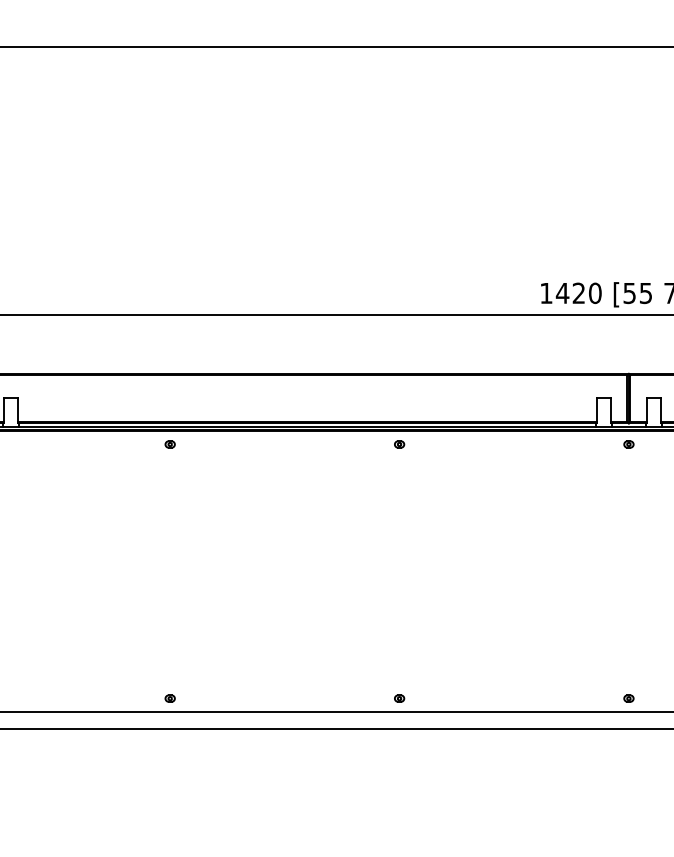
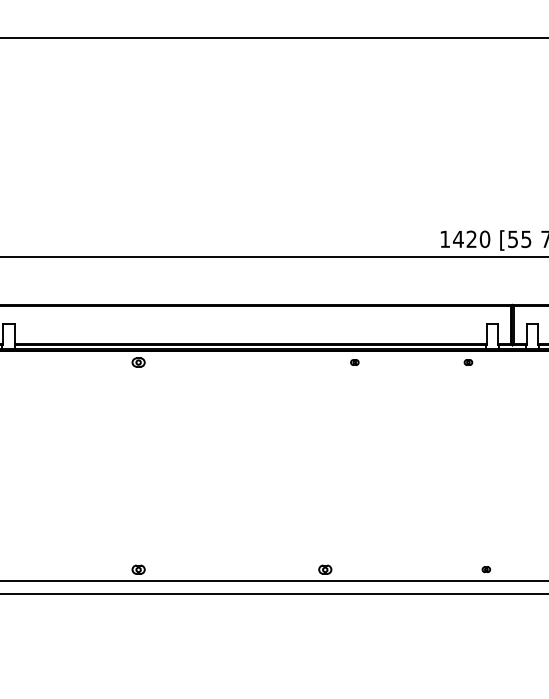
part: (169, 444) -> (137, 362), size x1.6
part: (399, 444) -> (354, 362), moved
part: (628, 444) -> (468, 362), moved
part: (169, 698) -> (137, 569), size x1.6
part: (399, 698) -> (325, 569), size x1.6
part: (628, 698) -> (486, 569), moved

